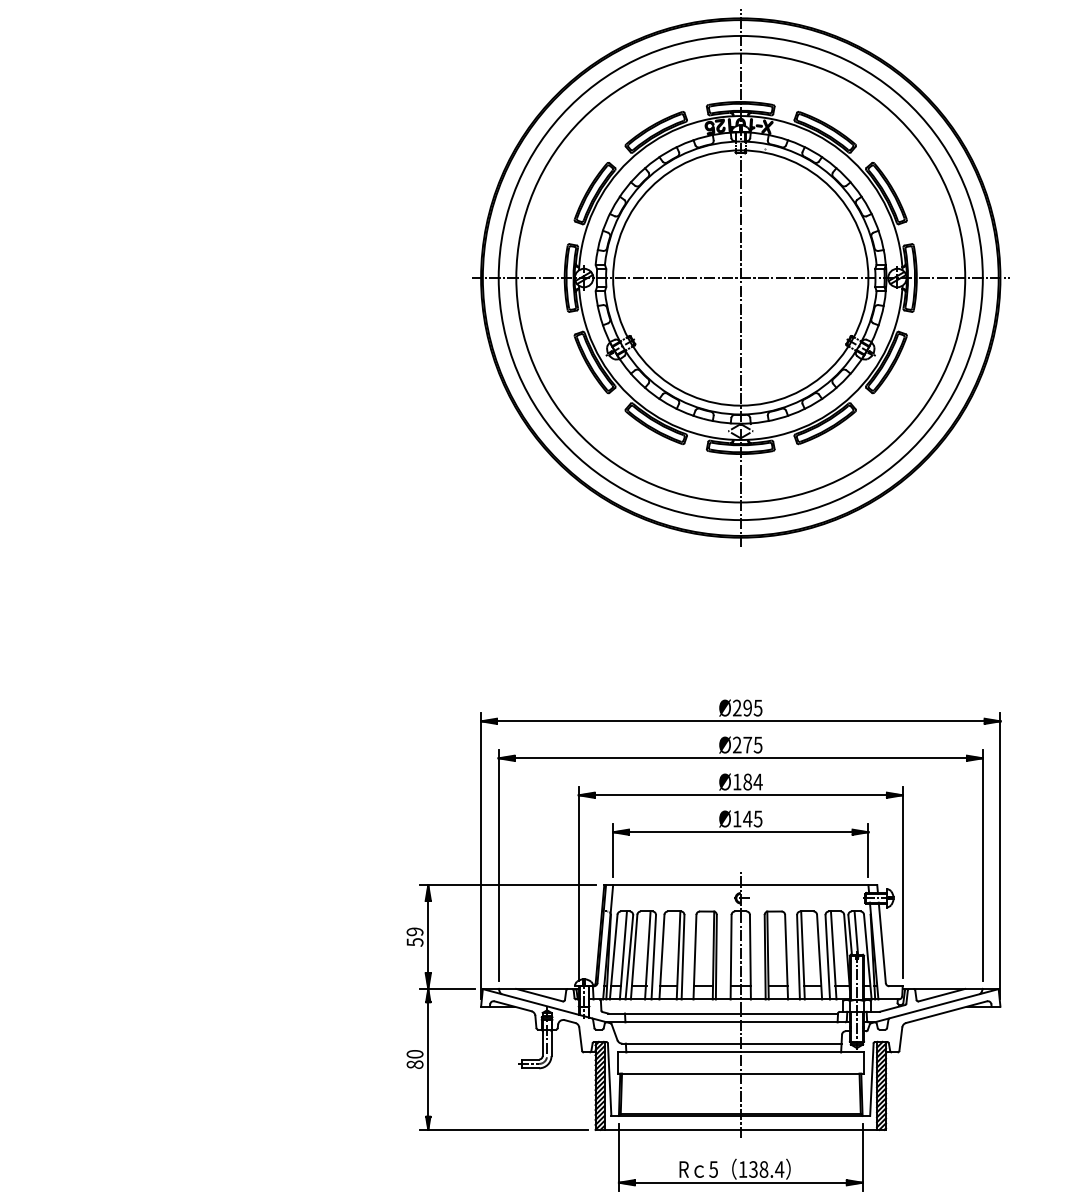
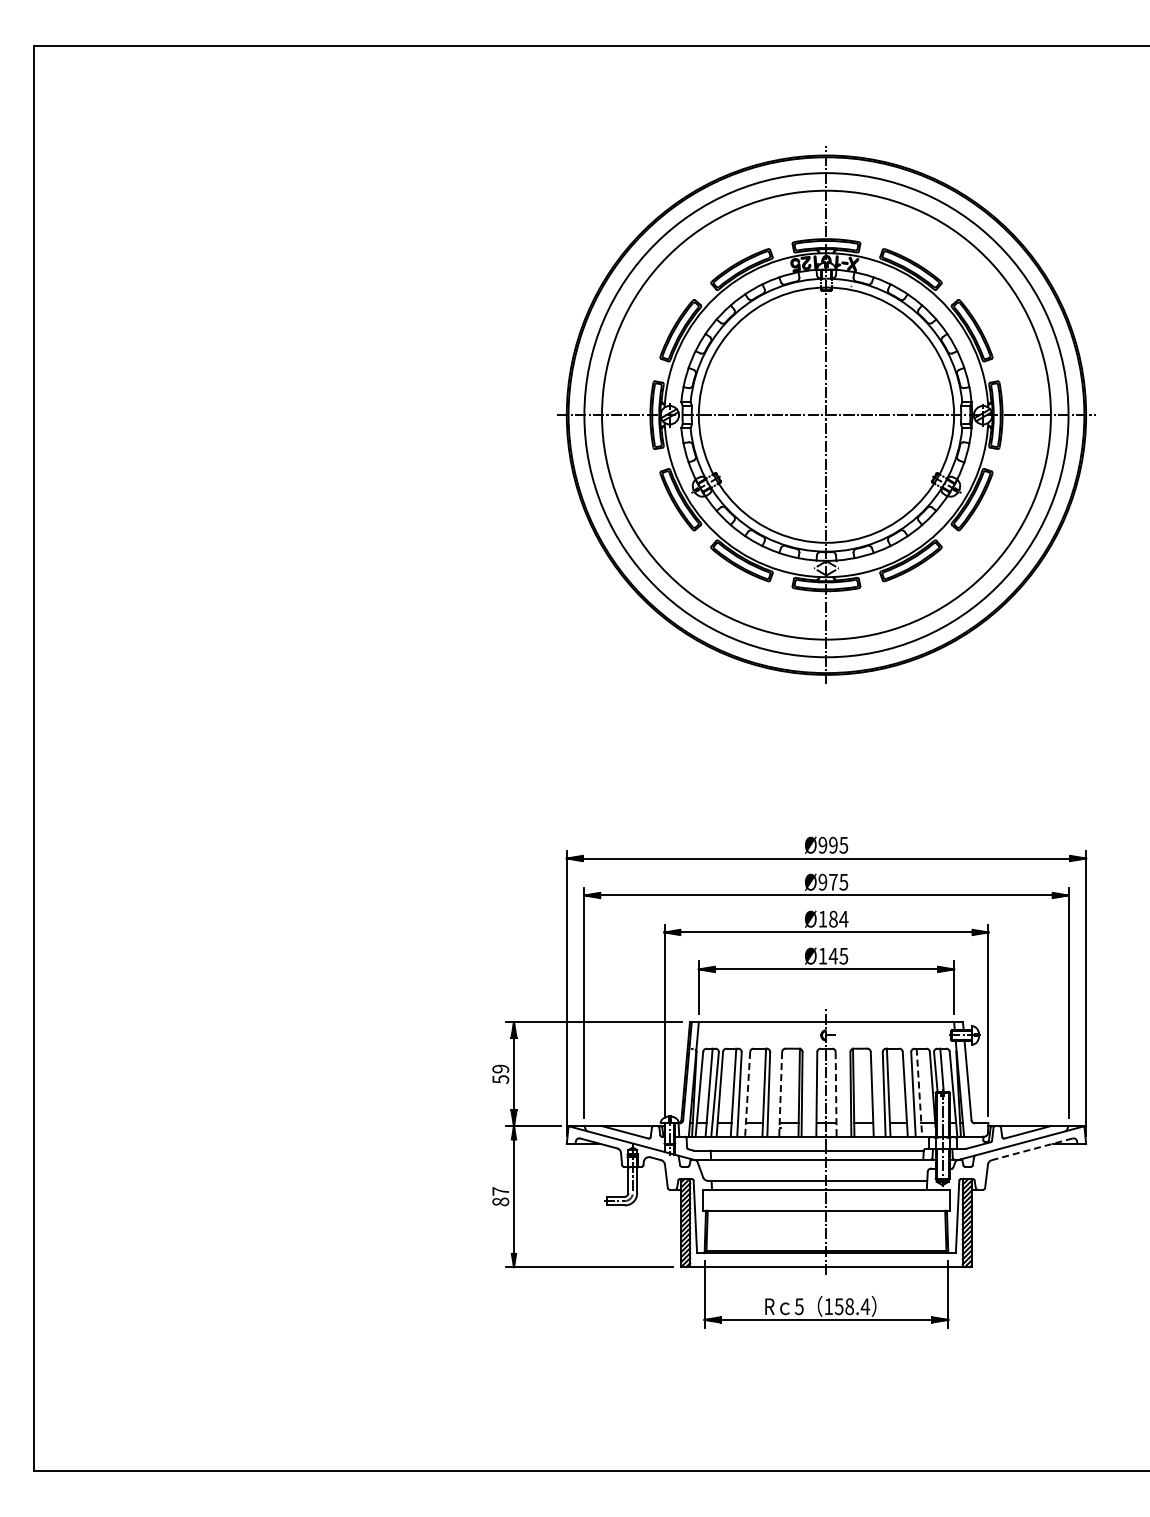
text: (736, 708) -> (822, 845), Ø295 -> Ø995
text: (736, 745) -> (822, 882), Ø275 -> Ø975
line: (833, 956) -> (919, 1093), solid -> dashed
line: (661, 957) -> (747, 1094), solid -> dashed
line: (694, 957) -> (780, 1094), solid -> dashed
line: (750, 957) -> (836, 1094), solid -> dashed
line: (946, 1012) -> (1032, 1149), solid -> dashed
text: (414, 1054) -> (500, 1191), 80 -> 87
text: (753, 1169) -> (839, 1306), 138.4 -> 158.4

